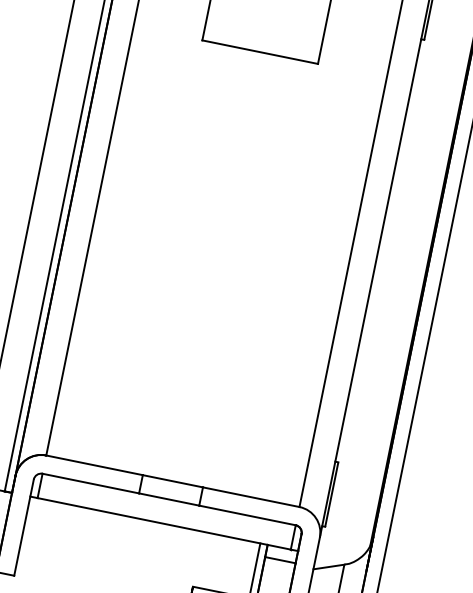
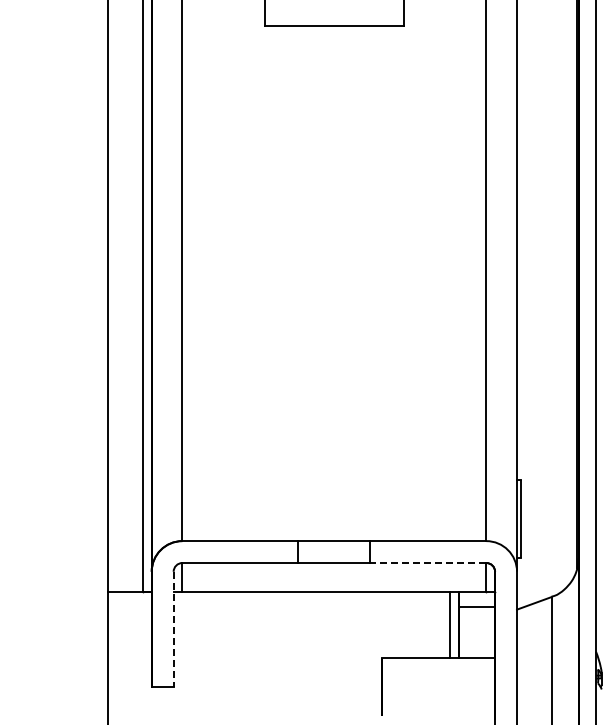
line: (247, 515) -> (428, 563), solid -> dashed
line: (23, 527) -> (173, 629), solid -> dashed

